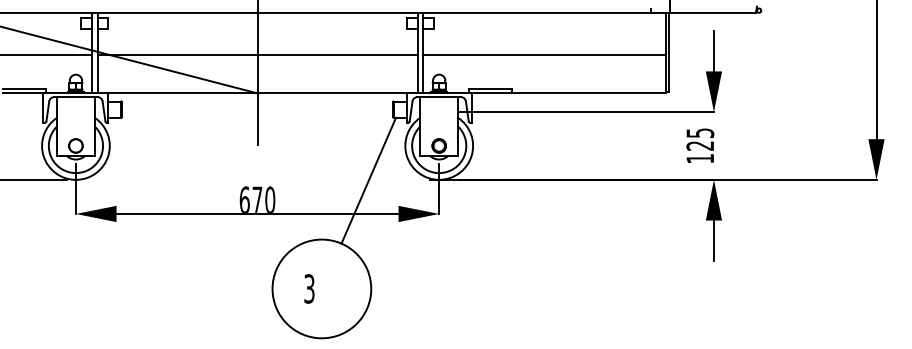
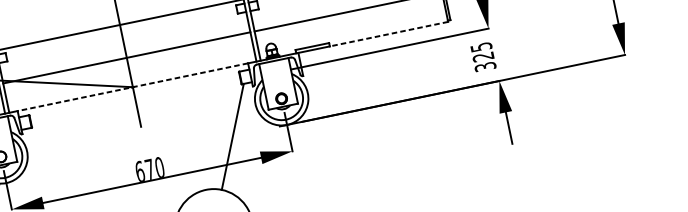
line: (257, 93) -> (132, 87), solid -> dashed
line: (589, 93) -> (389, 34), solid -> dashed
text: (700, 158) -> (485, 66), 125 -> 325

